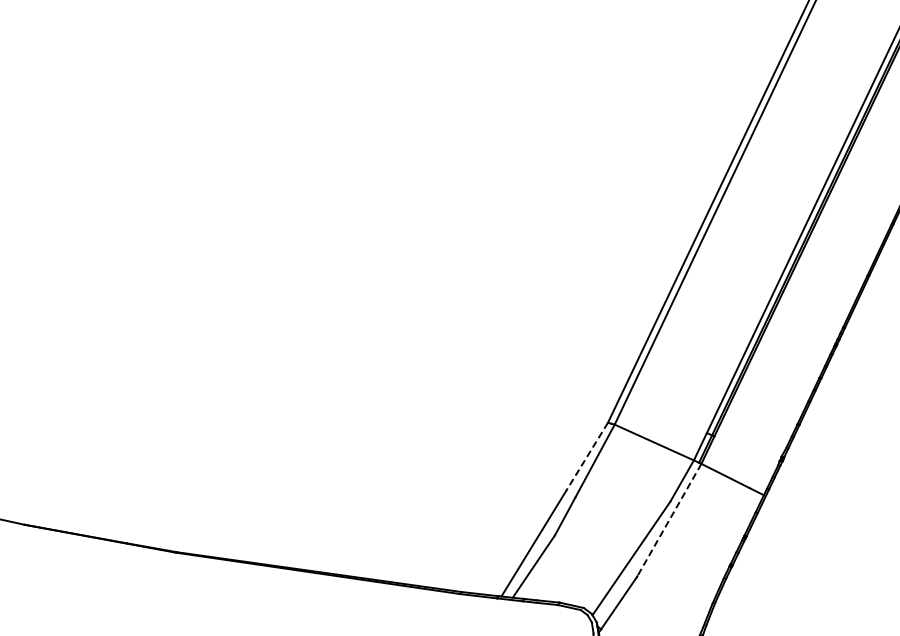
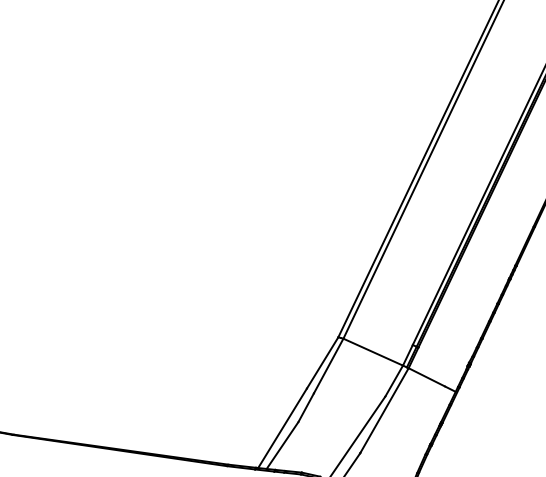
line: (587, 456) -> (322, 362), dashed -> solid
line: (669, 520) -> (384, 410), dashed -> solid

